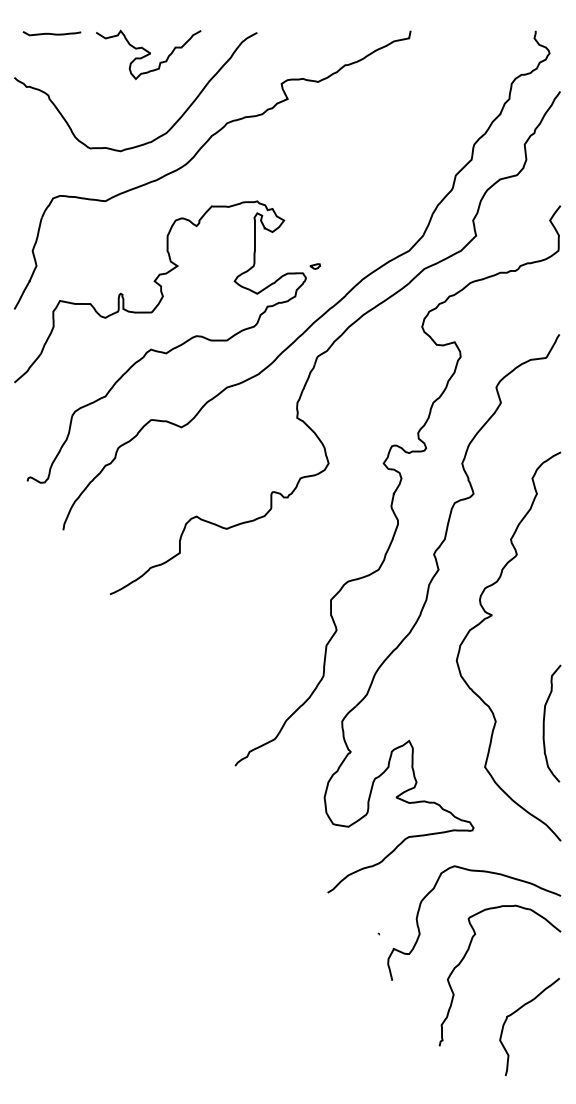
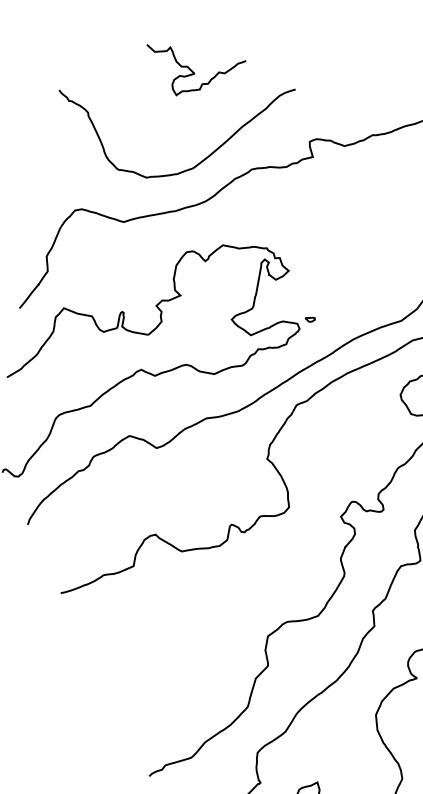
curve: (51, 33) -> (101, 54), removed
curve: (148, 54) -> (192, 74), moved

